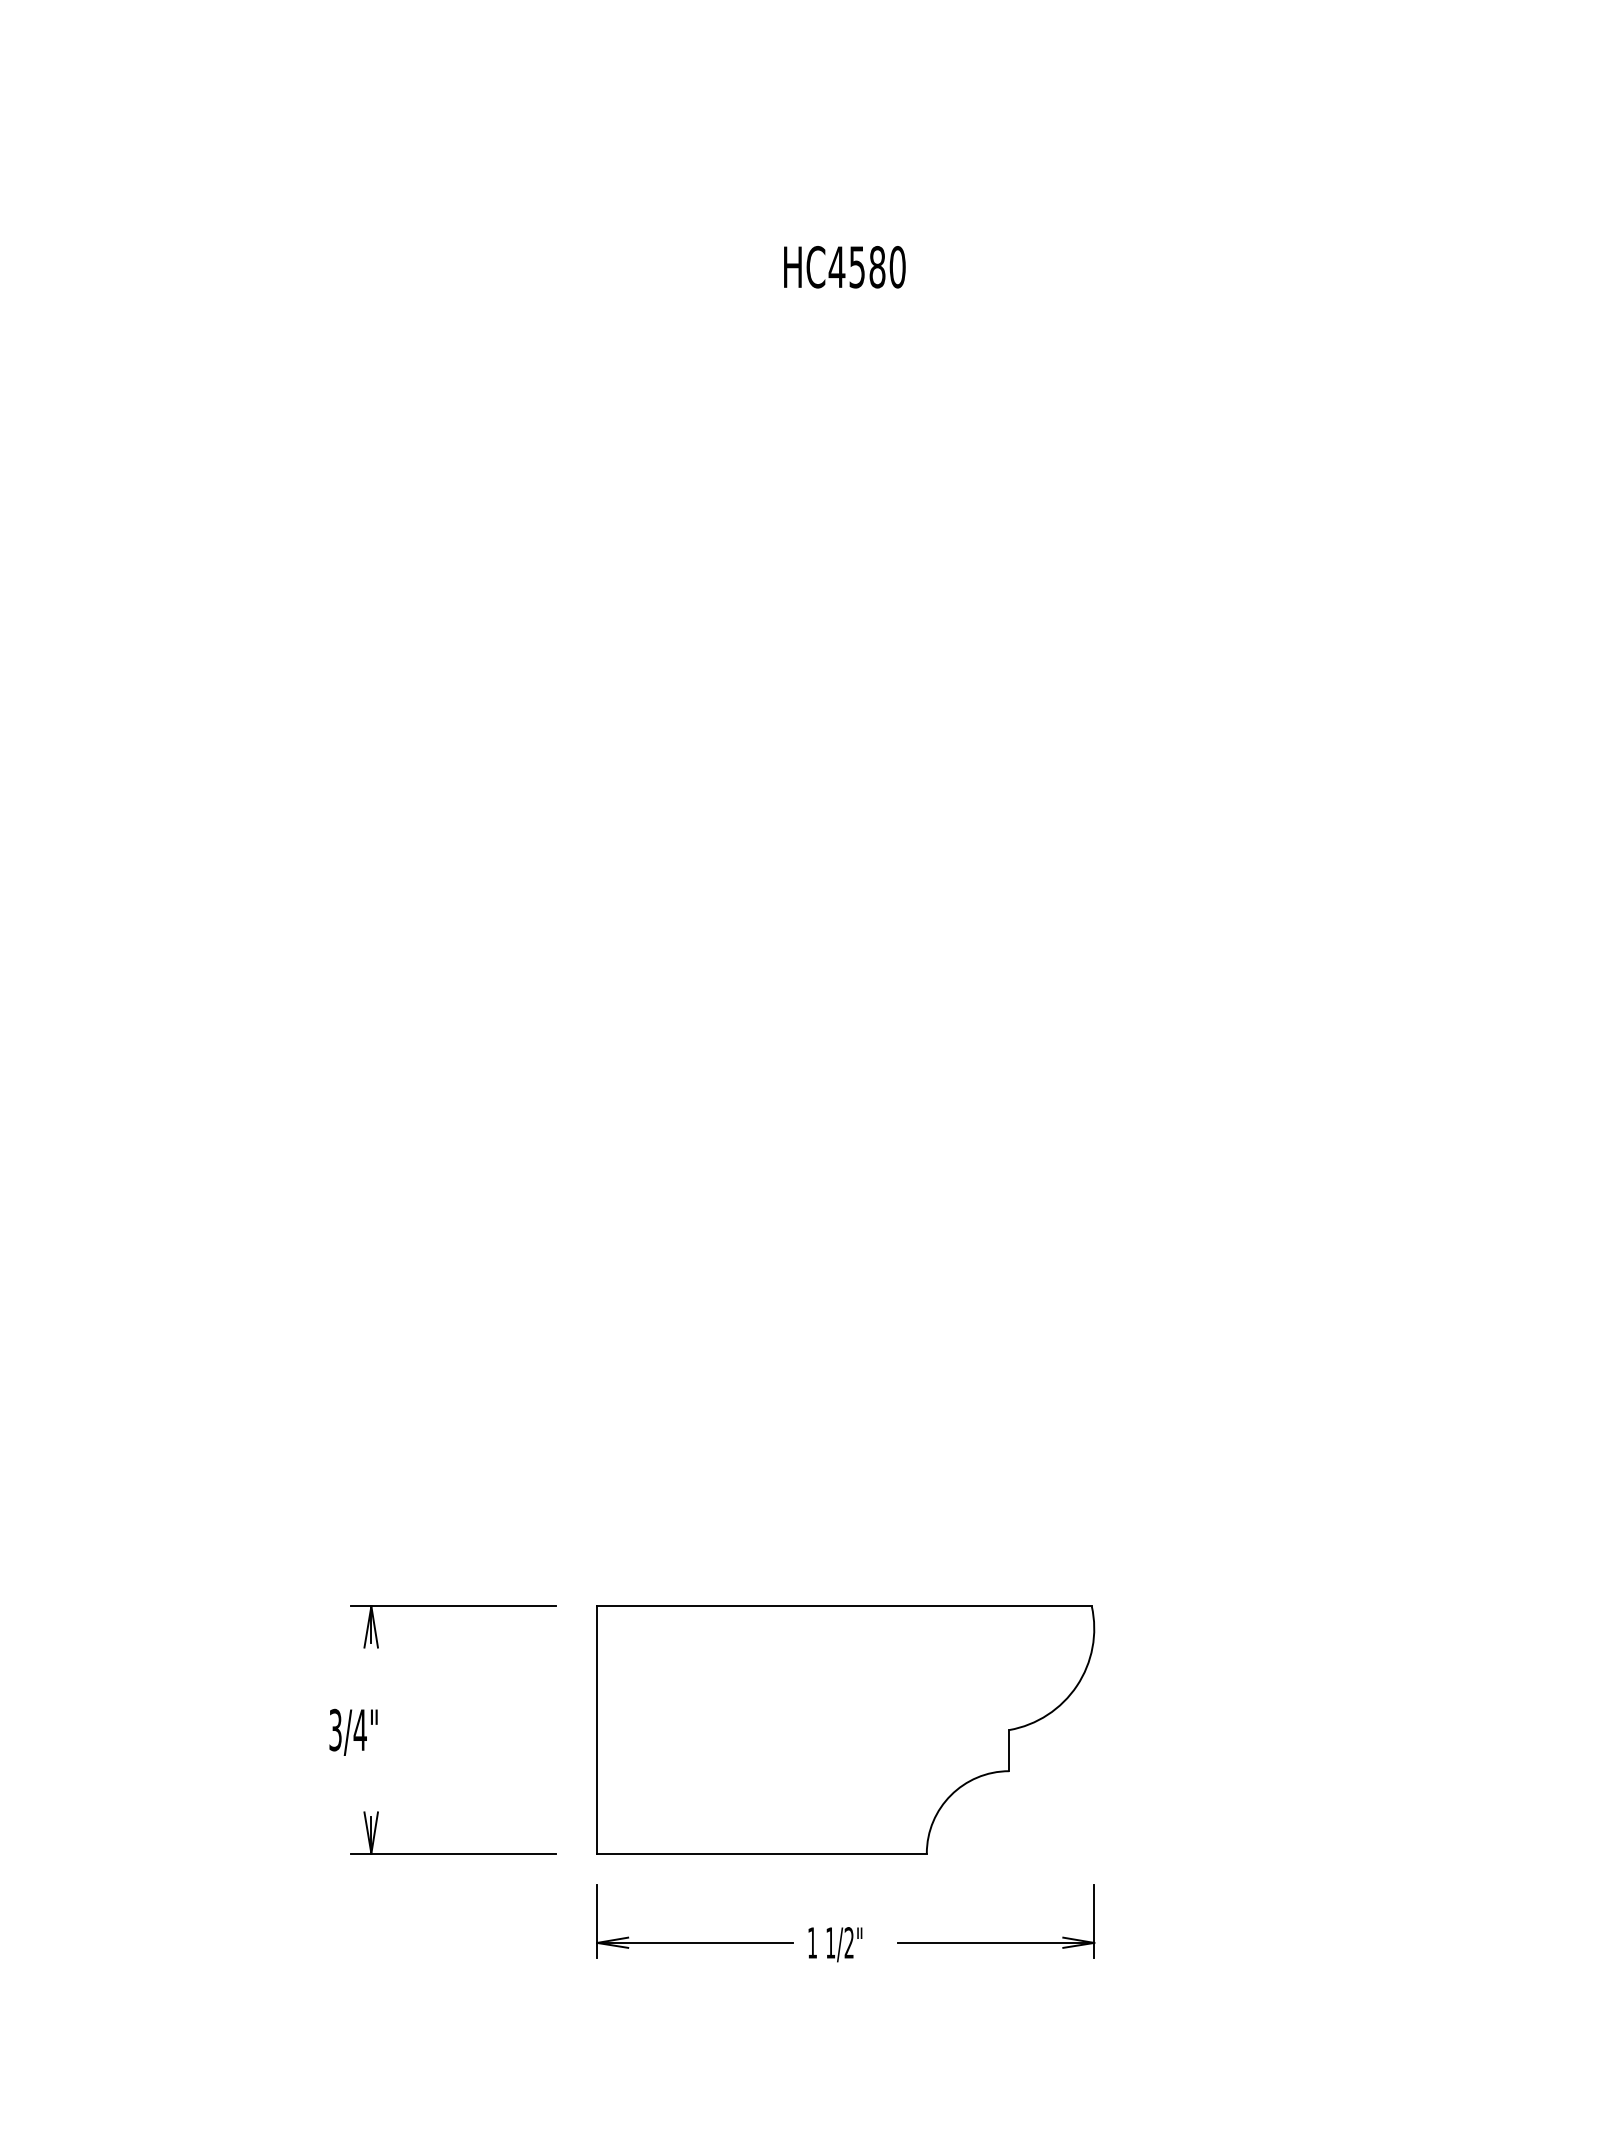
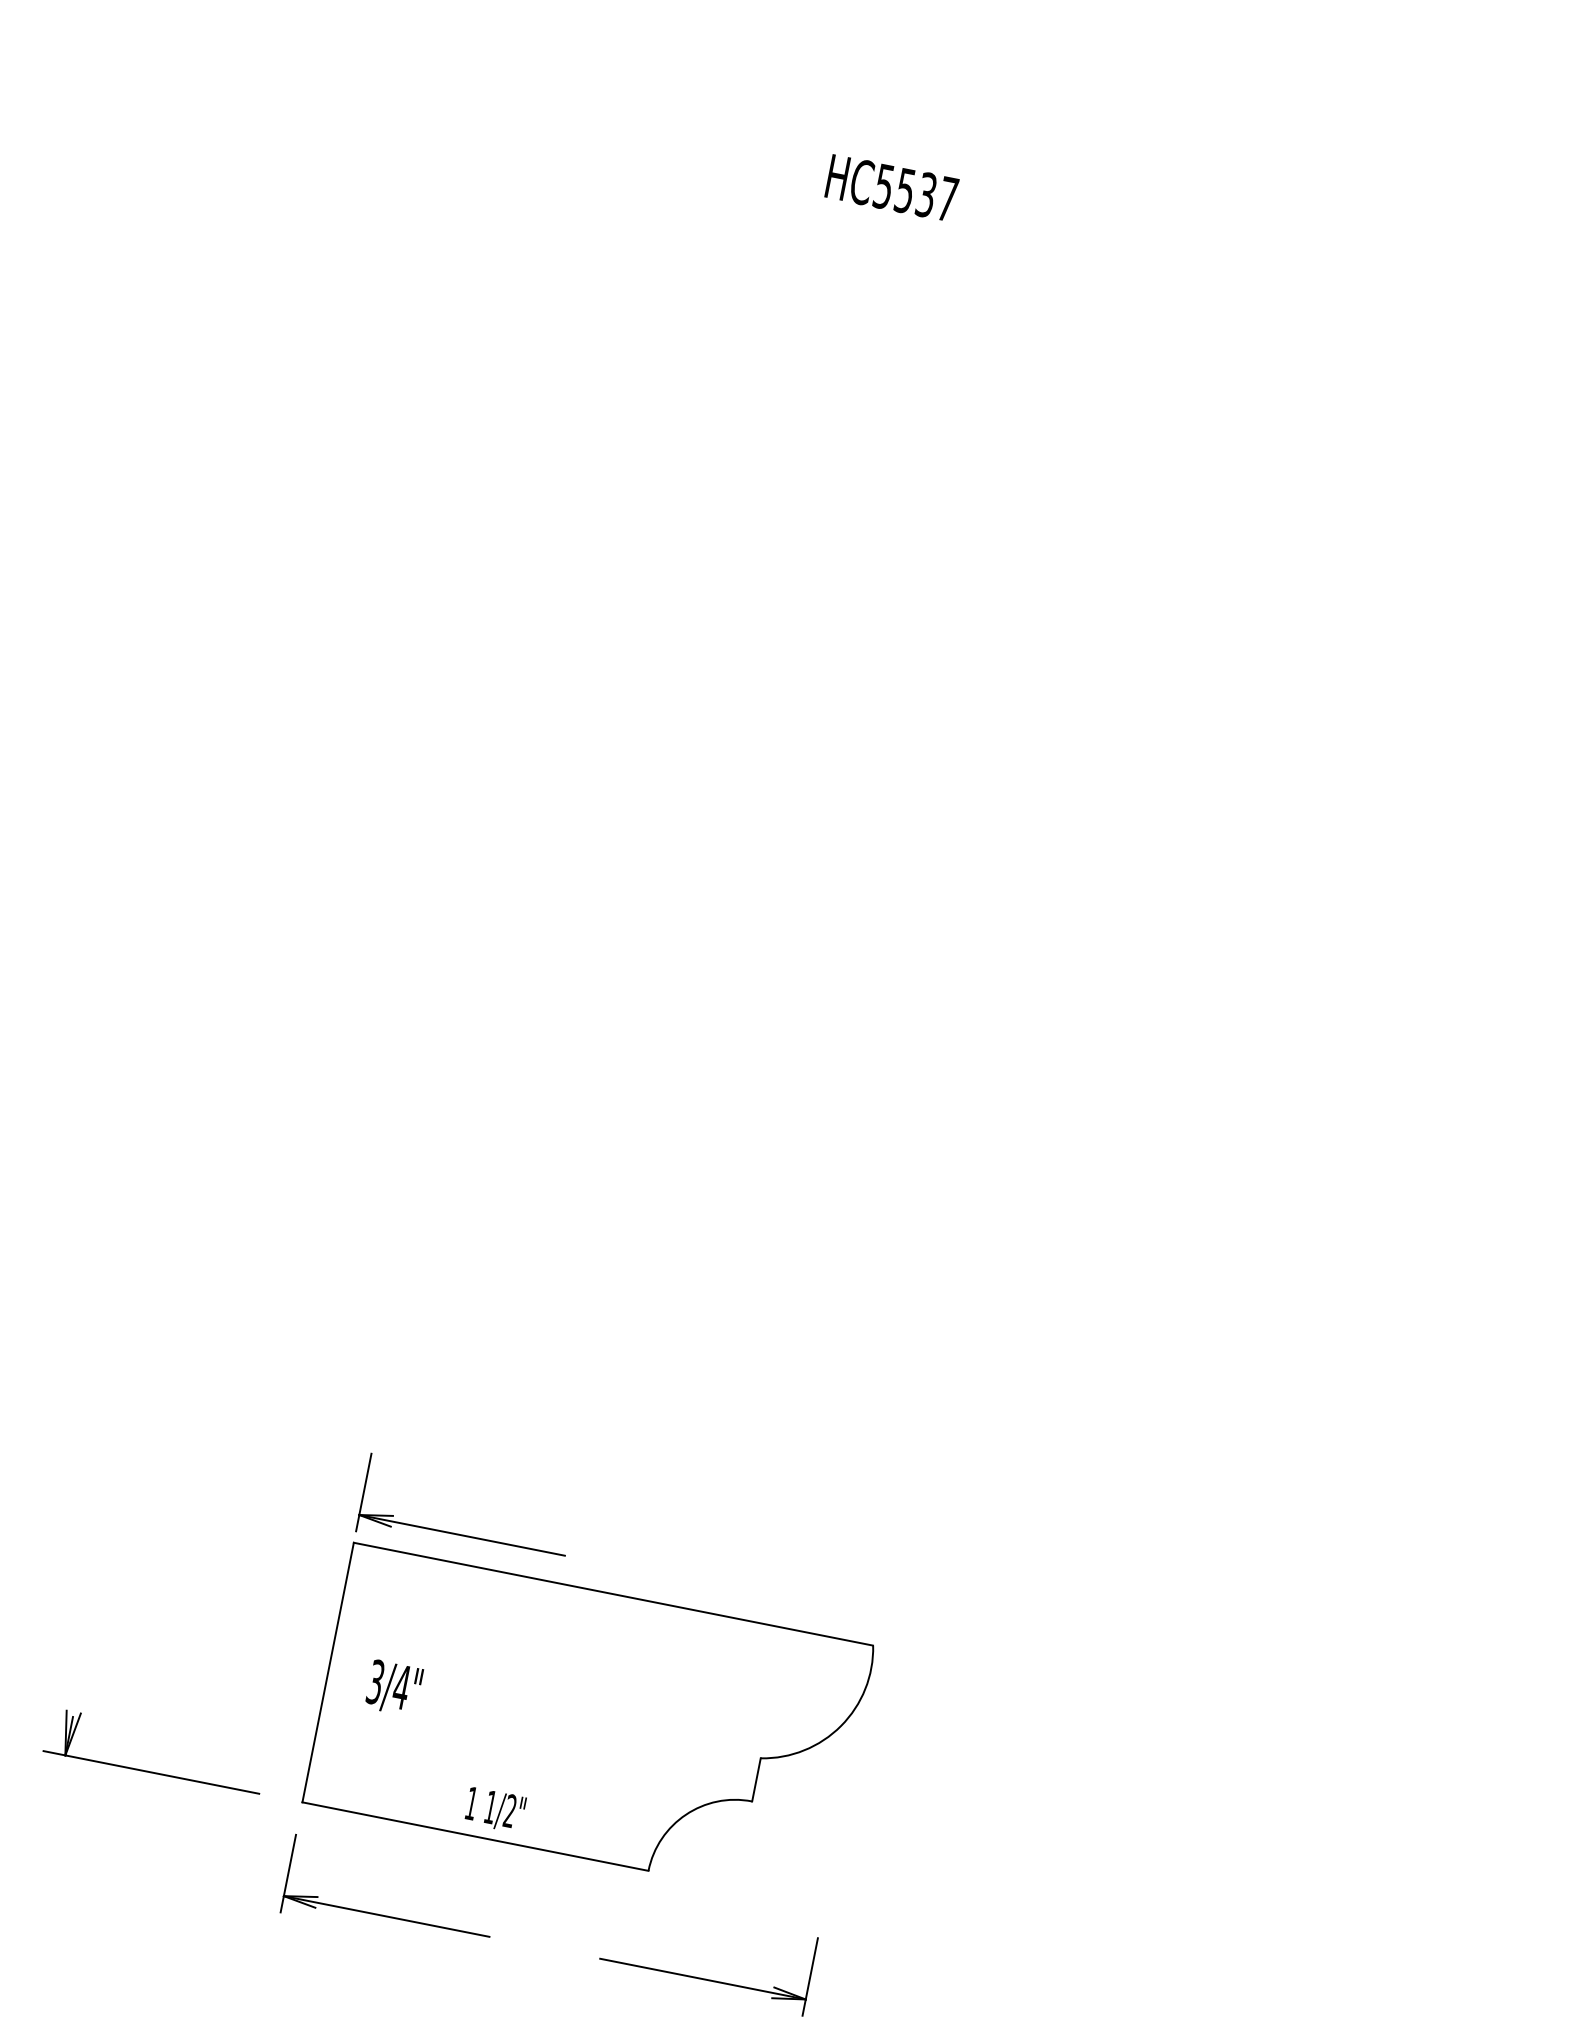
text: (866, 267) -> (914, 193), HC4580 -> HC5537
part: (694, 1579) -> (461, 1534), added
part: (453, 1606) -> (202, 1513), removed
text: (353, 1731) -> (394, 1687), moved
text: (835, 1944) -> (495, 1809), moved

